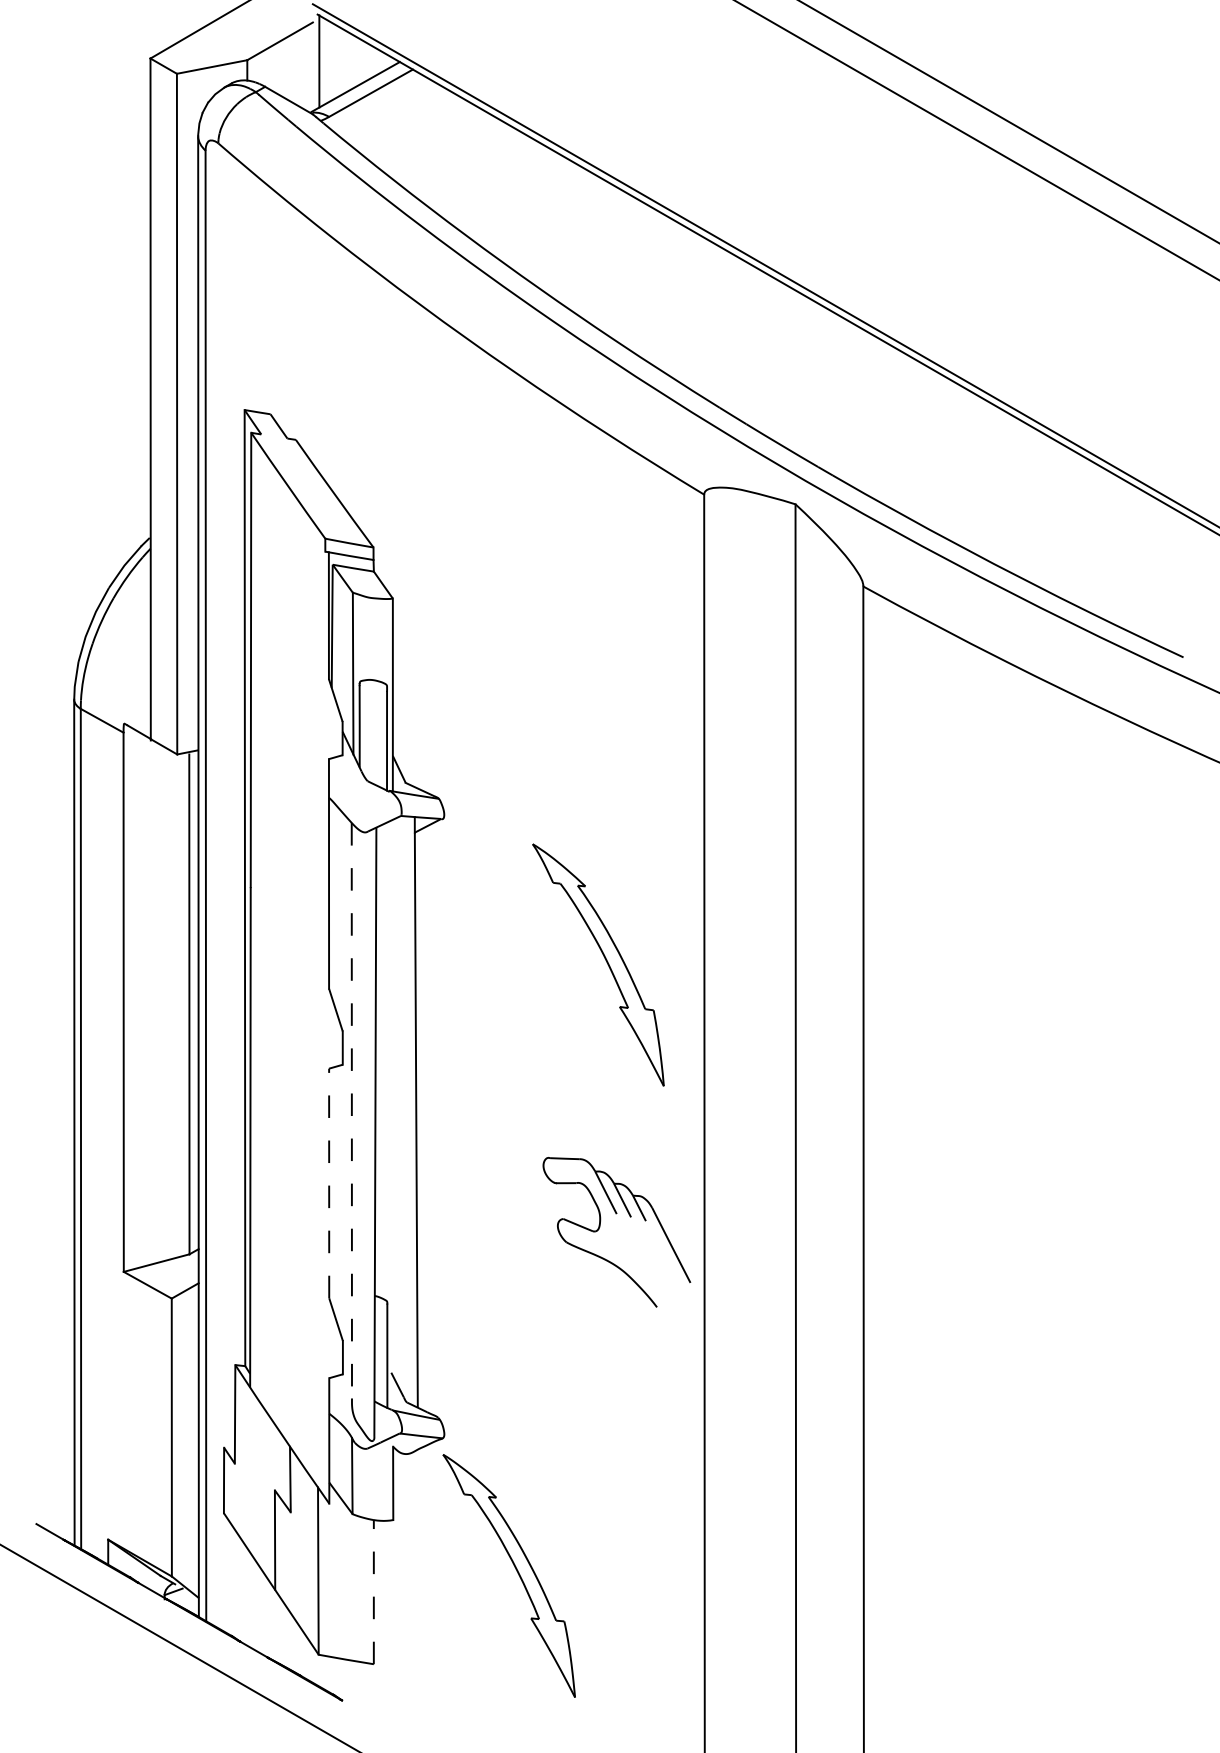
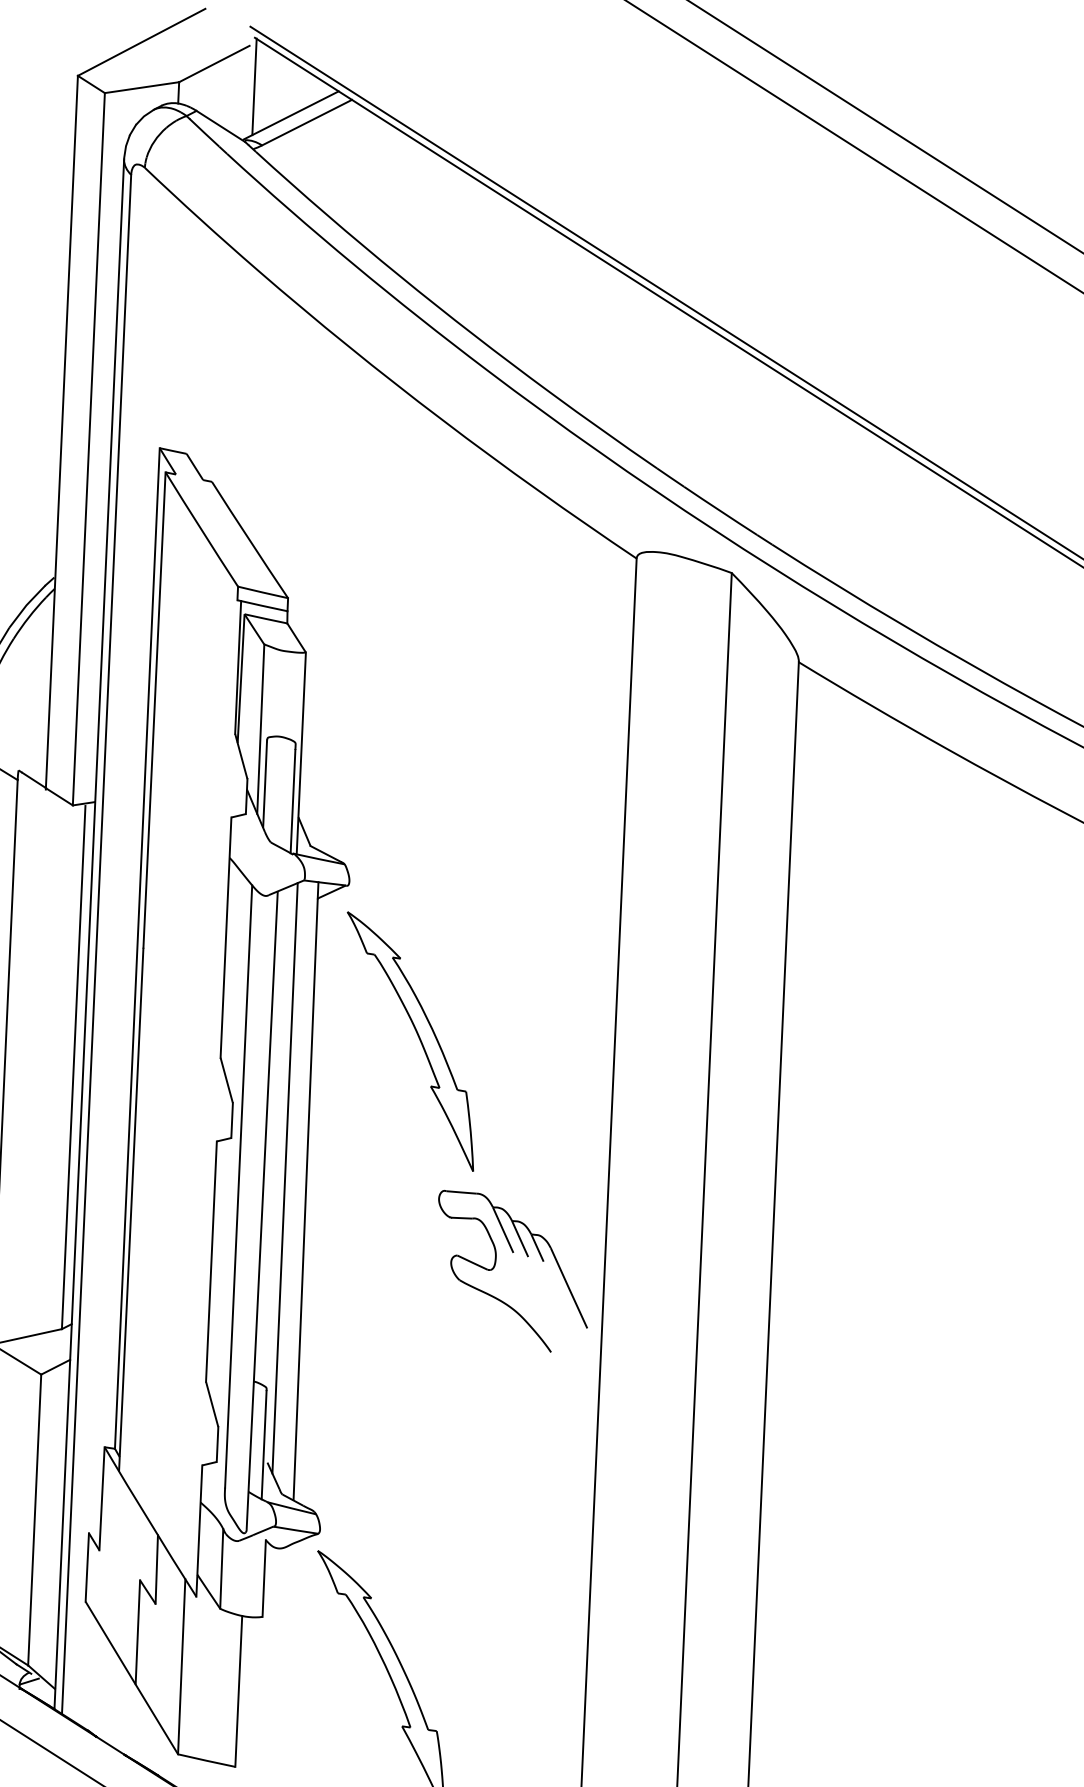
part: (605, 960) -> (418, 1037), moved
line: (395, 1100) -> (284, 1177), added
line: (351, 1110) -> (238, 1186), dashed -> solid
line: (329, 1183) -> (211, 1261), dashed -> solid
part: (600, 1227) -> (495, 1266), moved
line: (373, 1591) -> (238, 1690), dashed -> solid

